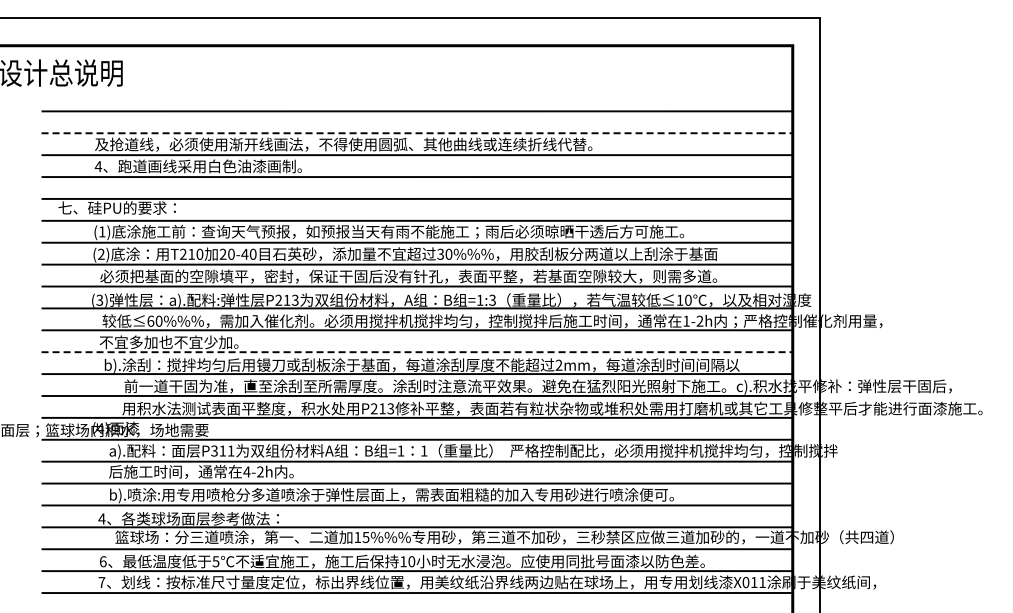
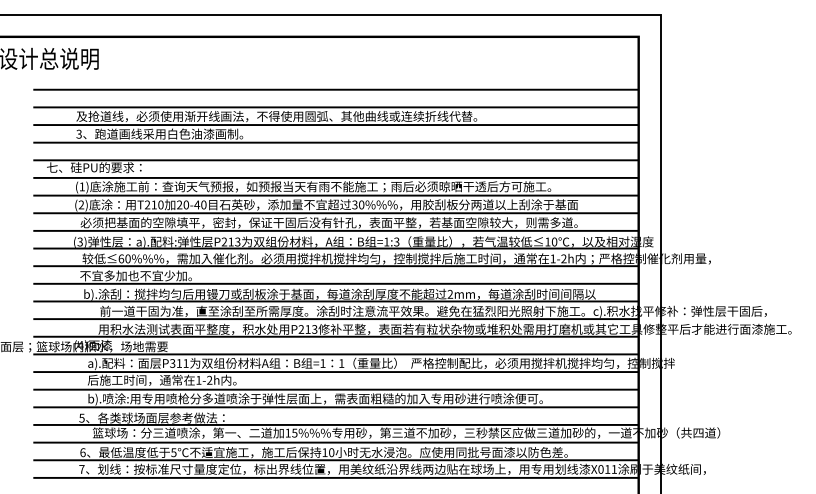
line: (417, 133) -> (336, 107), dashed -> solid
text: (98, 166) -> (79, 134), 4 -> 3
line: (417, 352) -> (336, 284), dashed -> solid
text: (246, 471) -> (198, 379), 4-2h -> 1-2h
text: (101, 518) -> (81, 417), 4 -> 5

